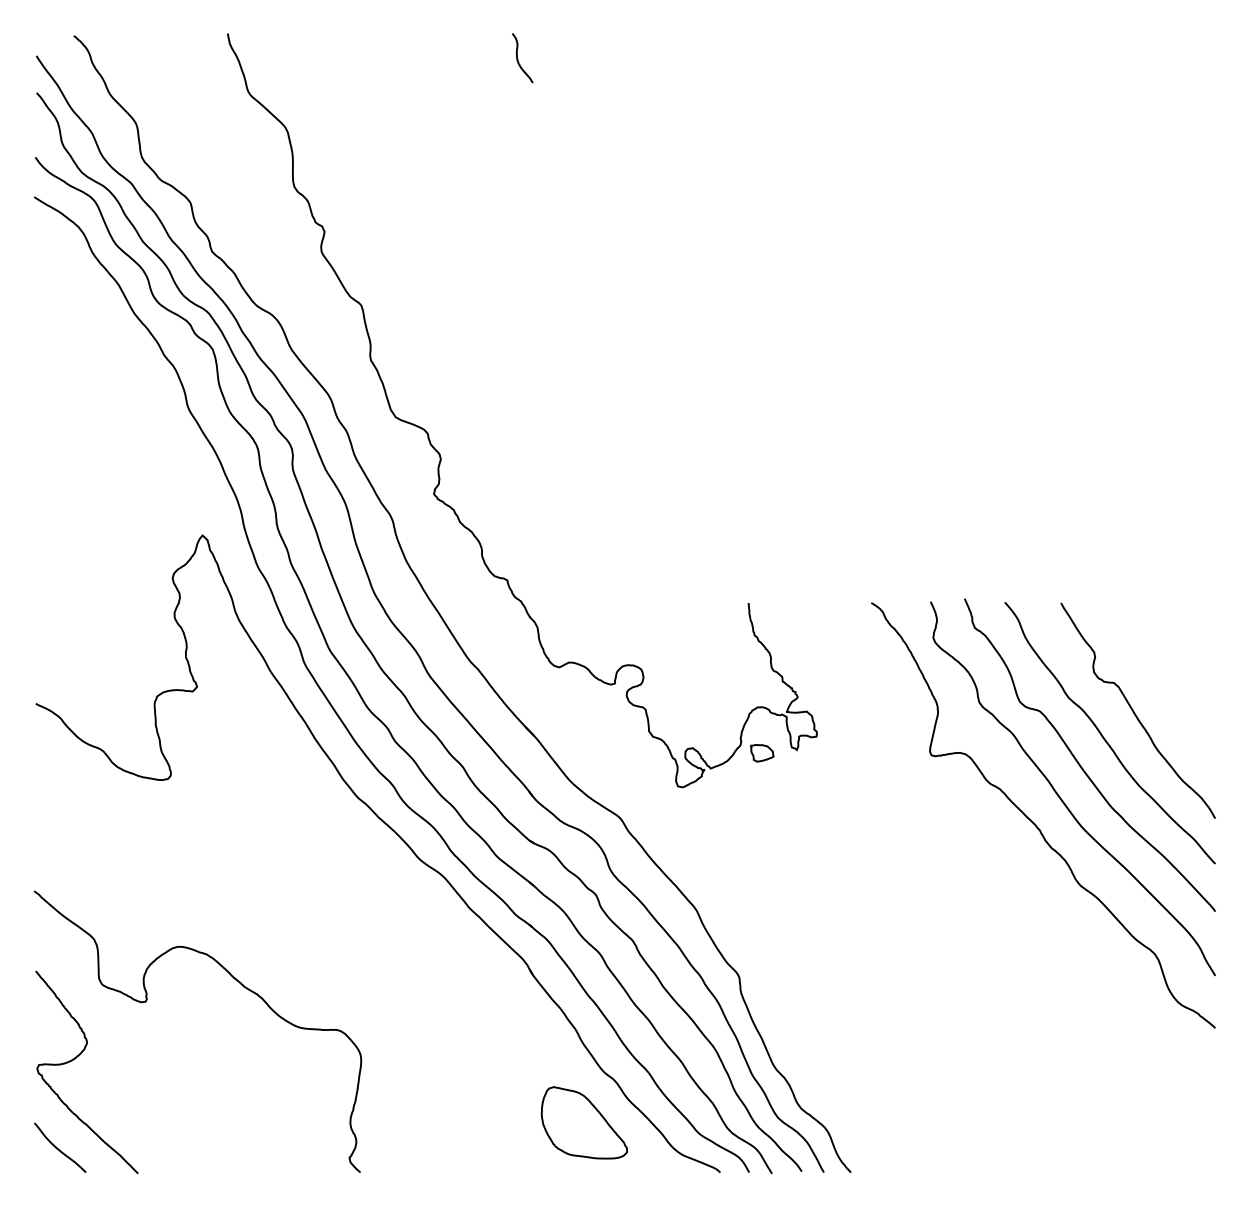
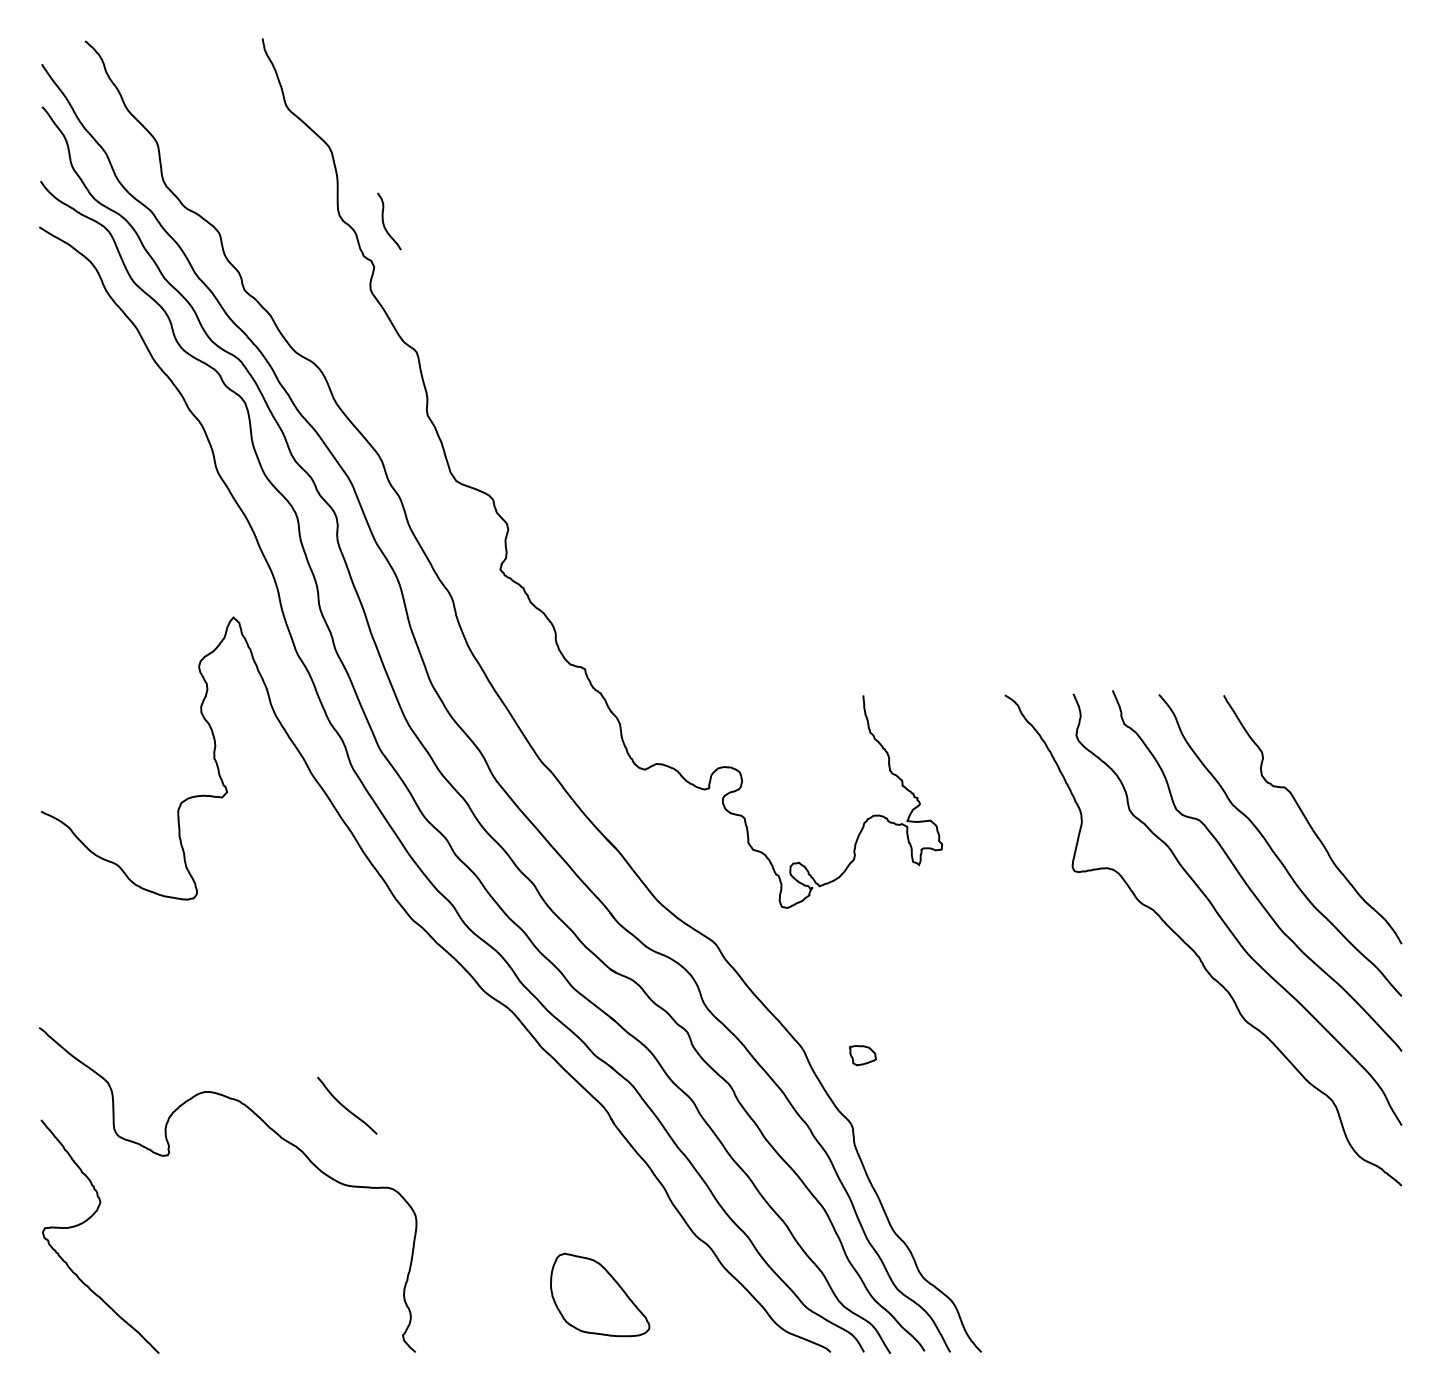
curve: (518, 58) -> (384, 221), moved
part: (762, 753) -> (863, 1055), moved
part: (583, 1122) -> (599, 1294), moved
curve: (58, 1148) -> (345, 1106), moved

